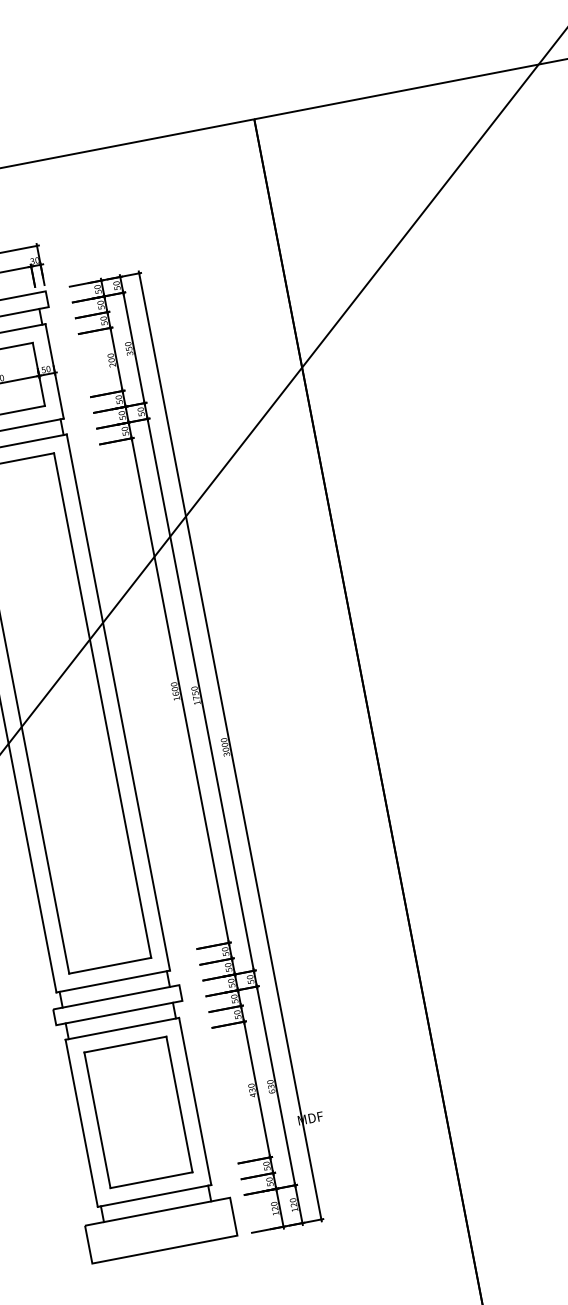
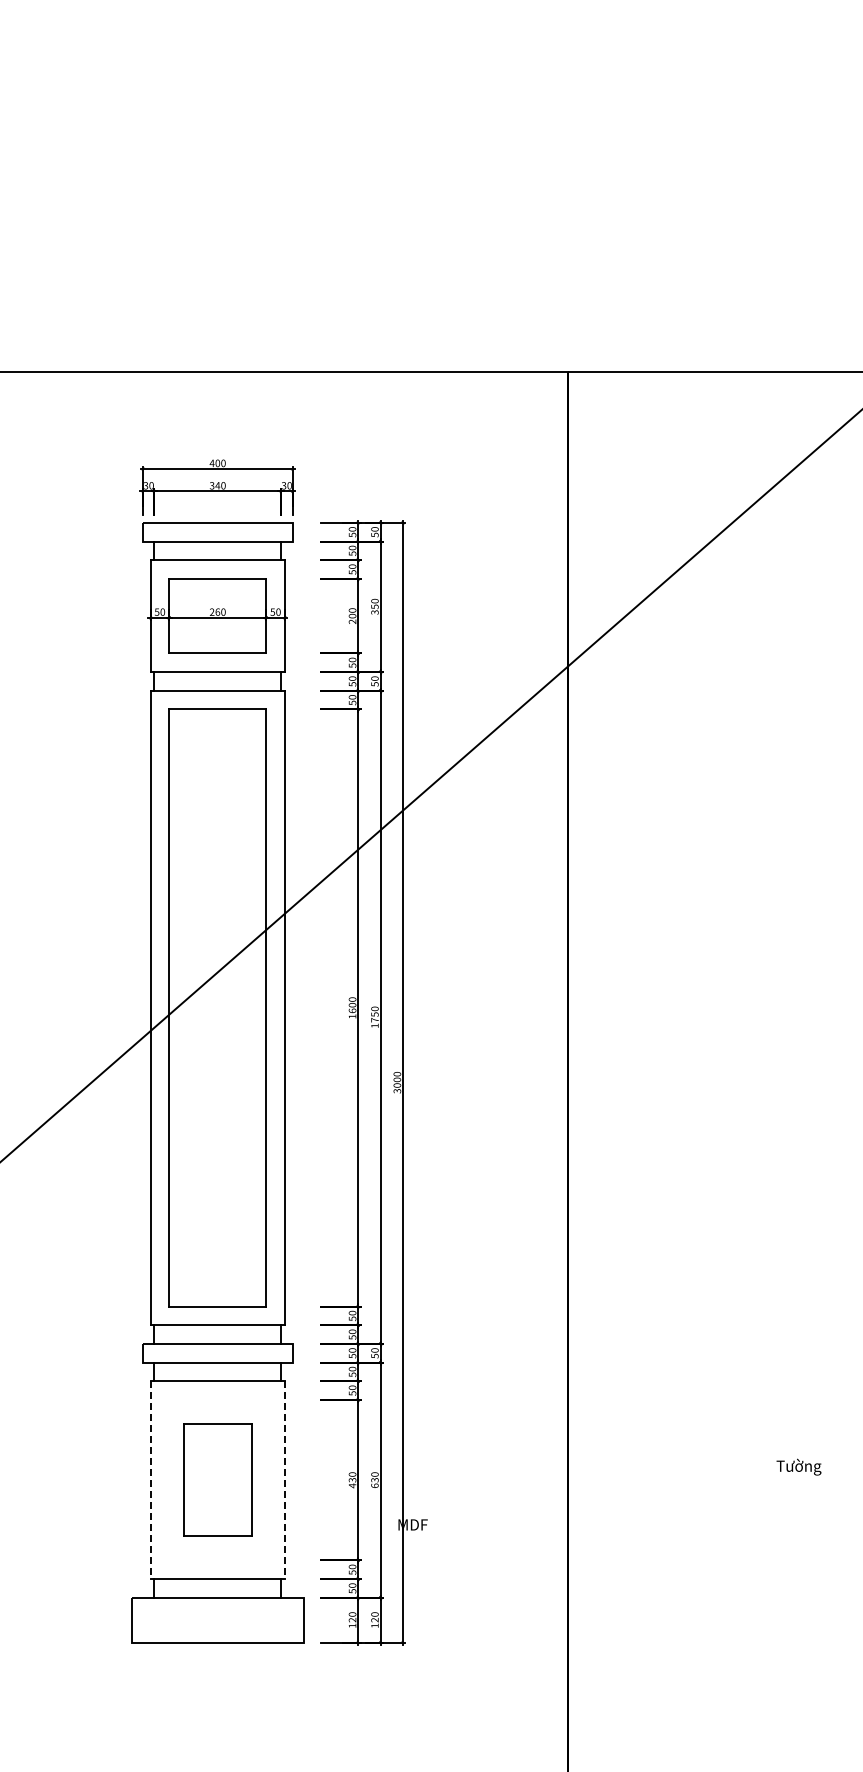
line: (195, 1101) -> (285, 1480), solid -> dashed
part: (138, 1111) -> (217, 1479), size x0.7
line: (81, 1123) -> (150, 1480), solid -> dashed

